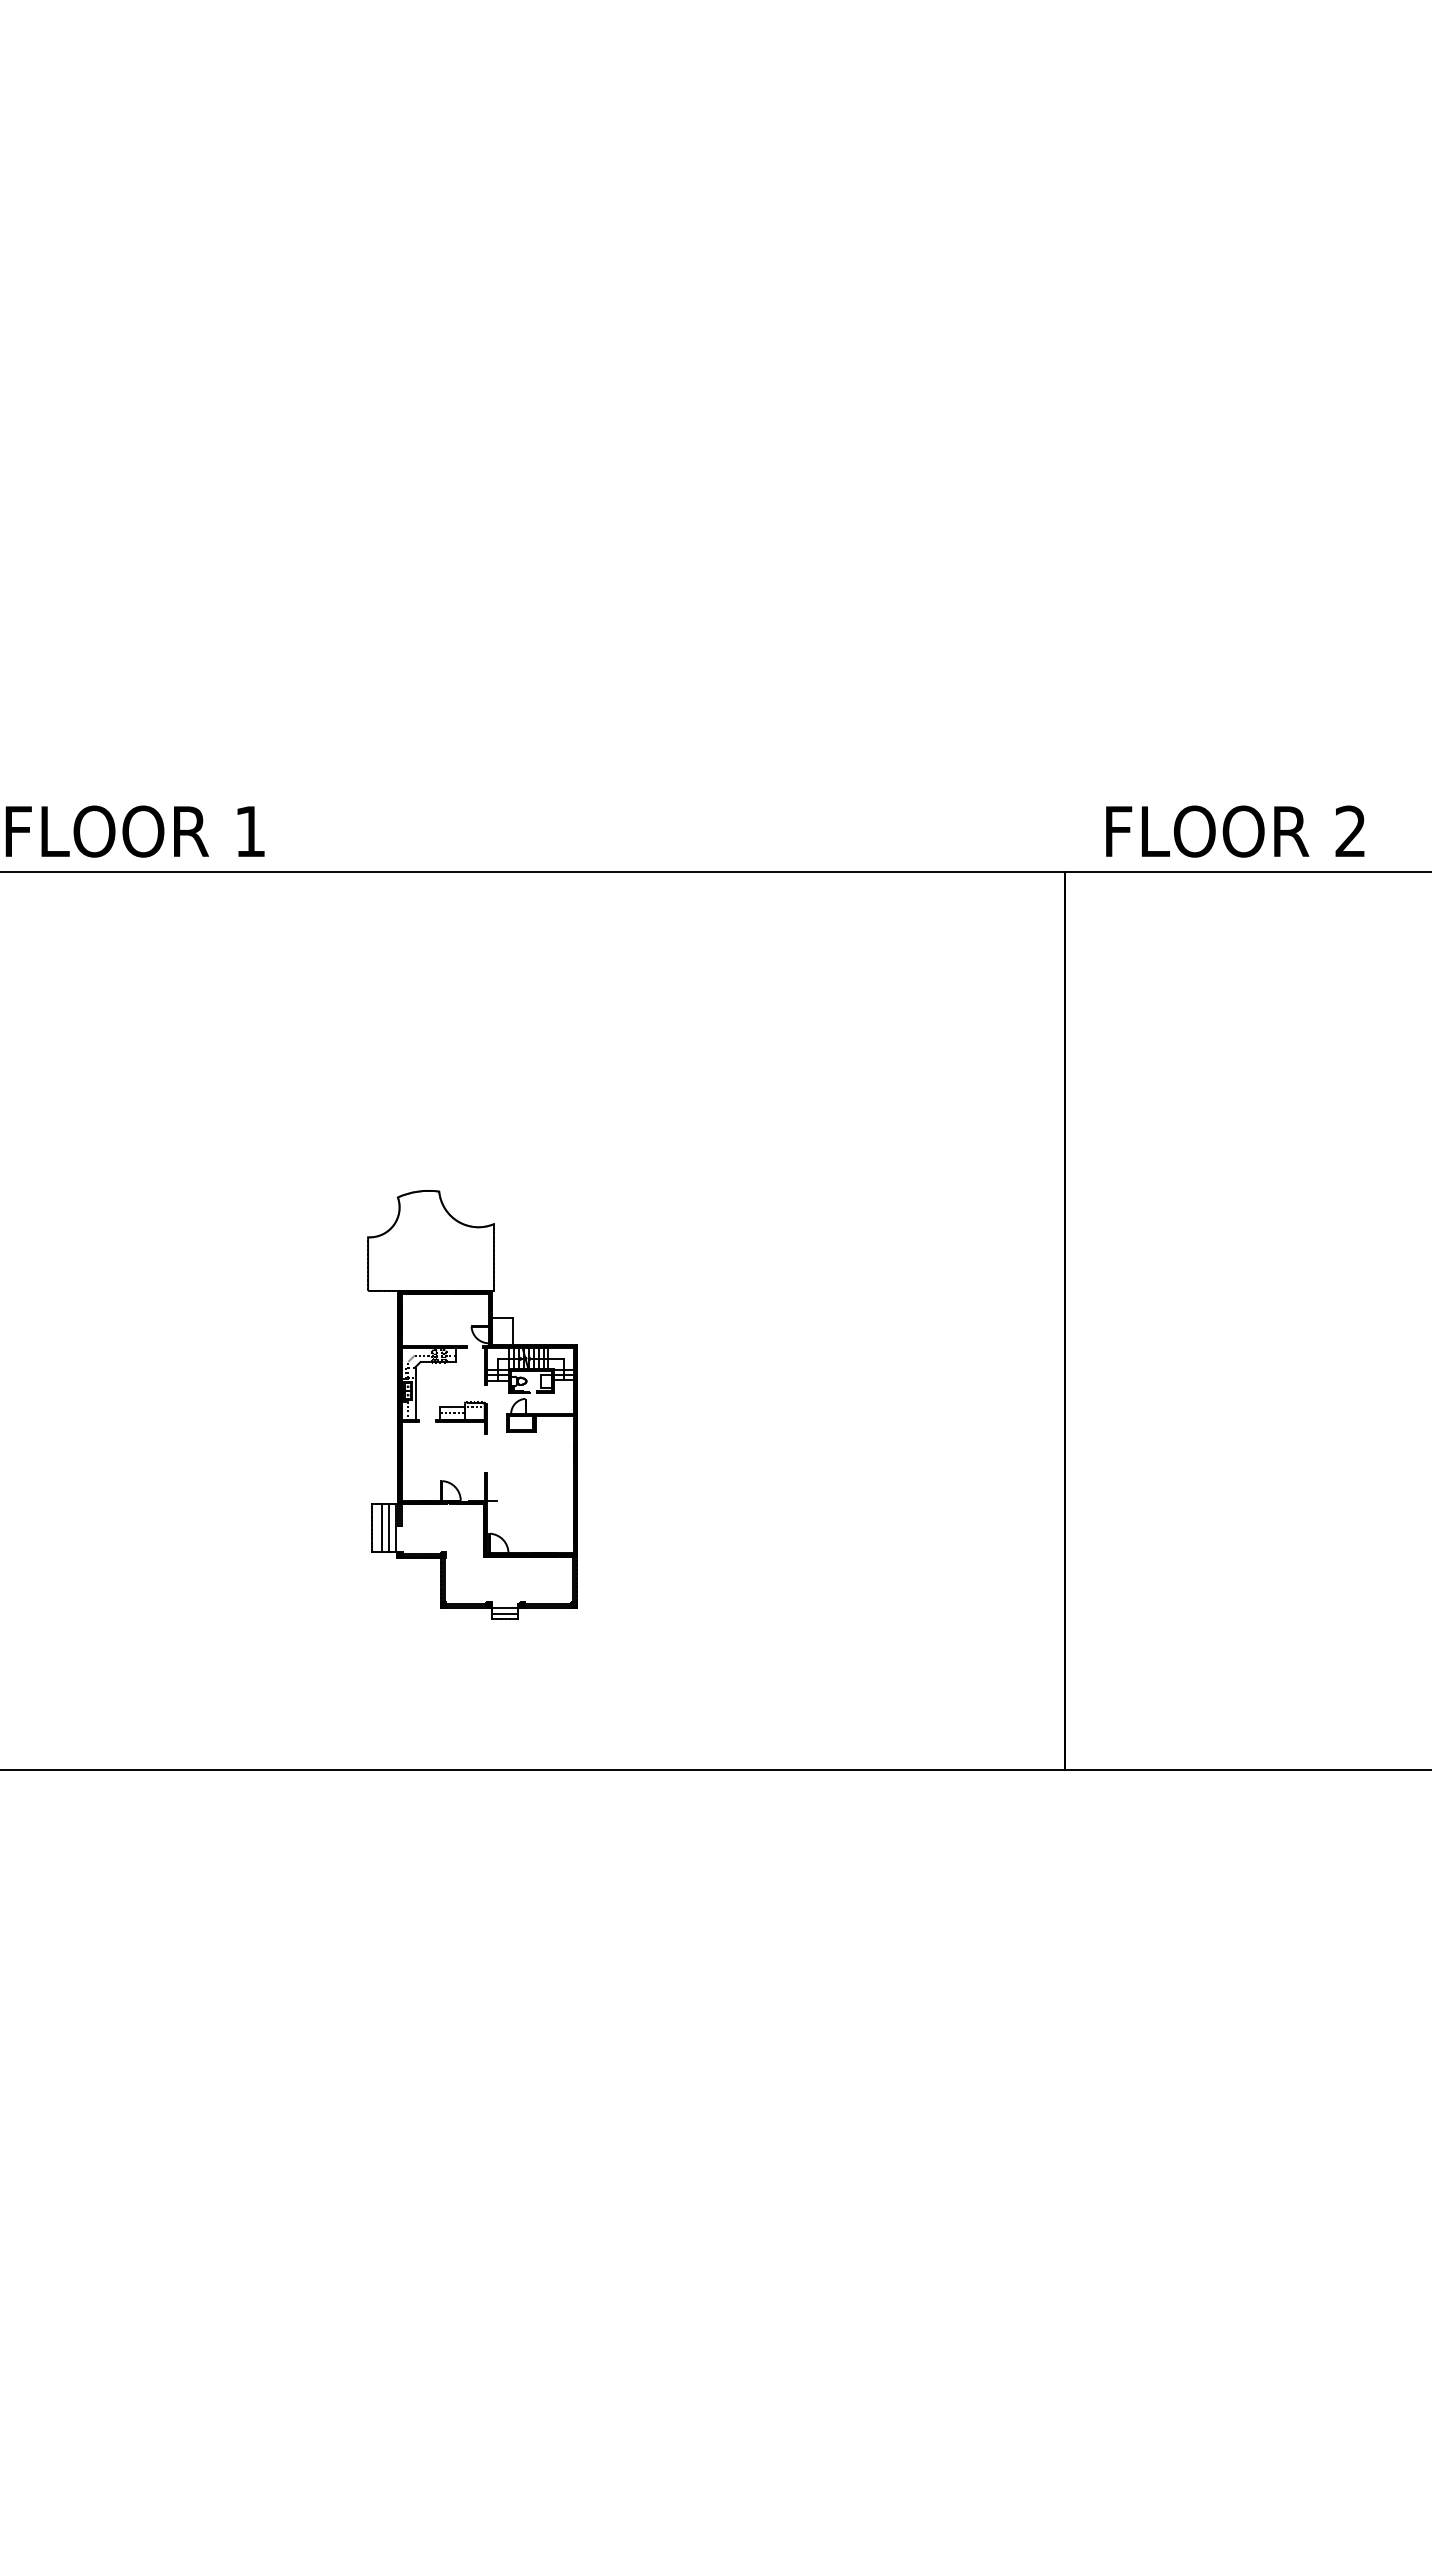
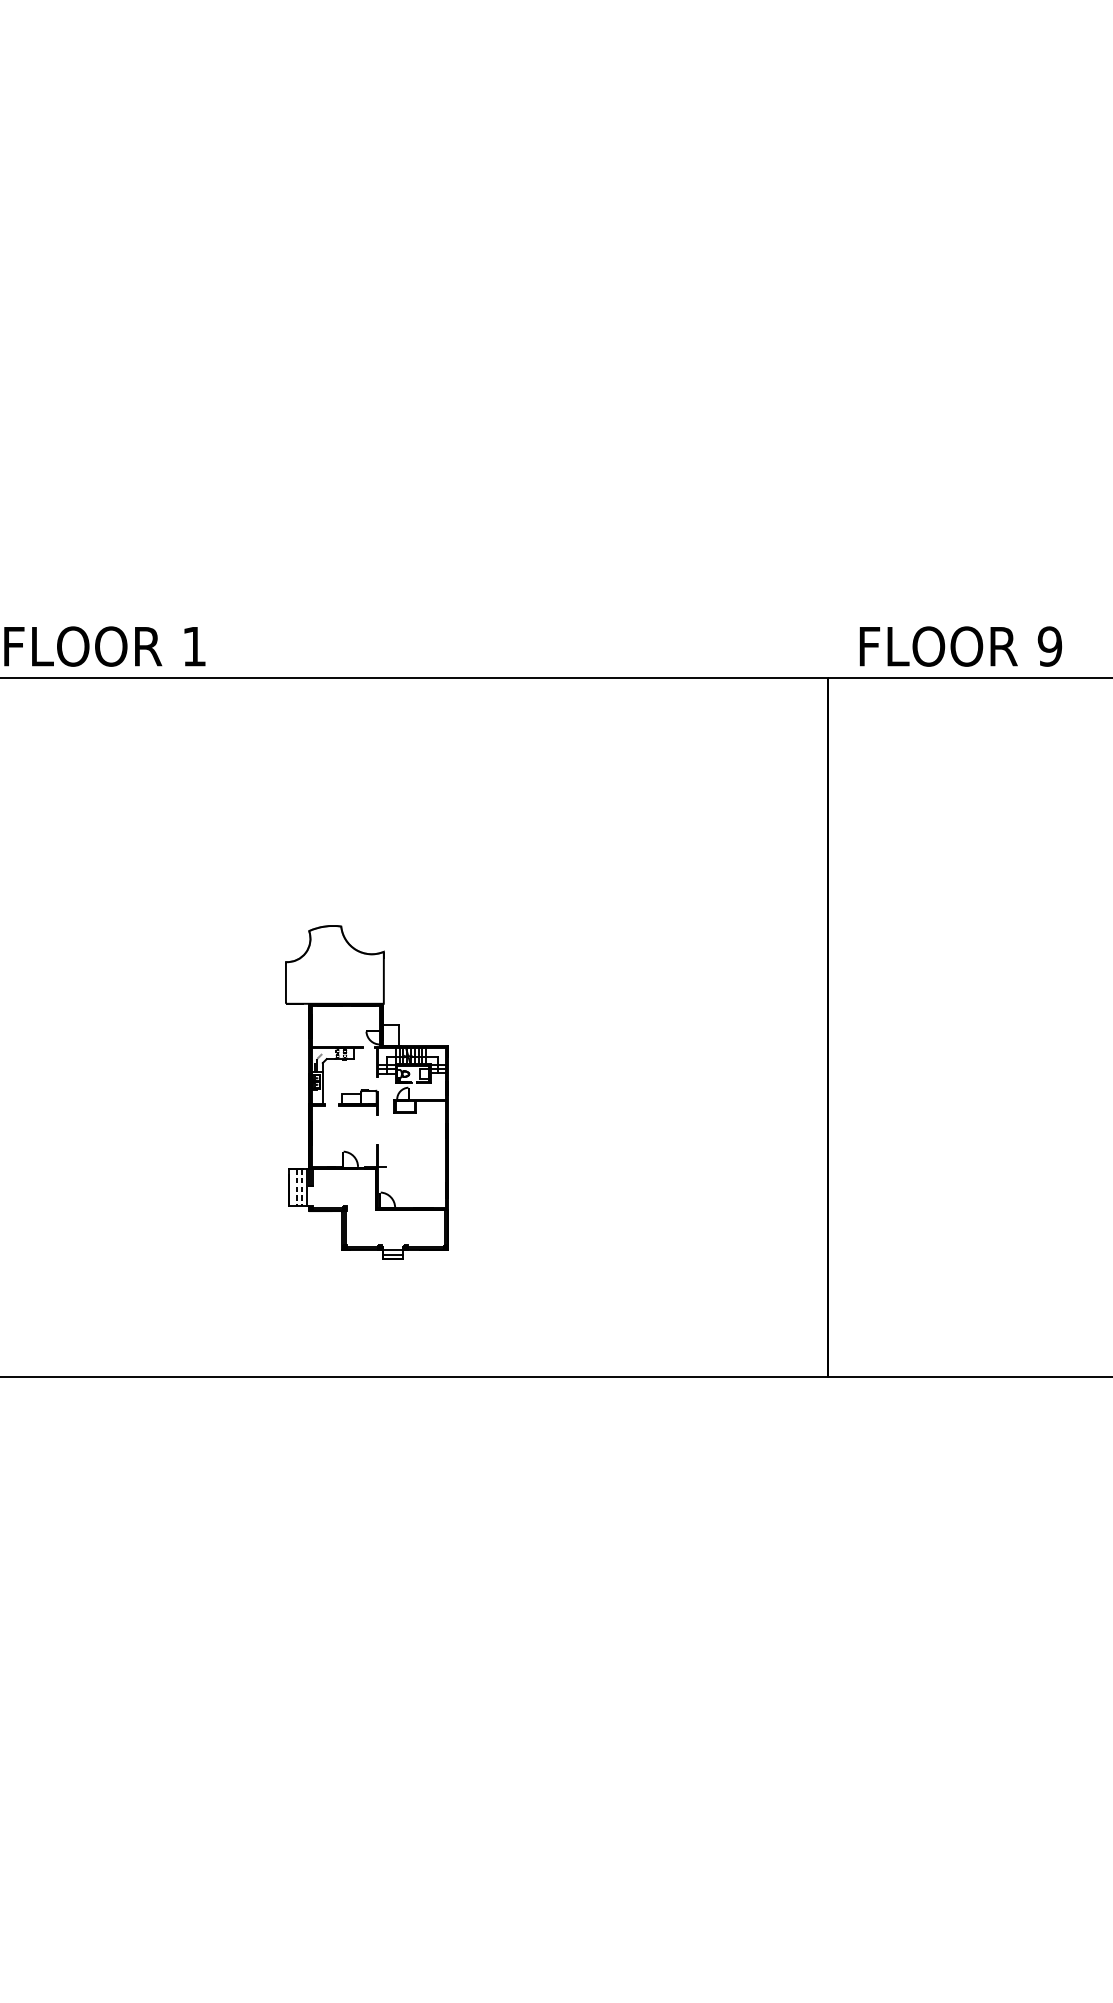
text: (1350, 831) -> (1049, 646), 2 -> 9
line: (382, 1527) -> (297, 1187), solid -> dashed
line: (389, 1527) -> (302, 1187), solid -> dashed

